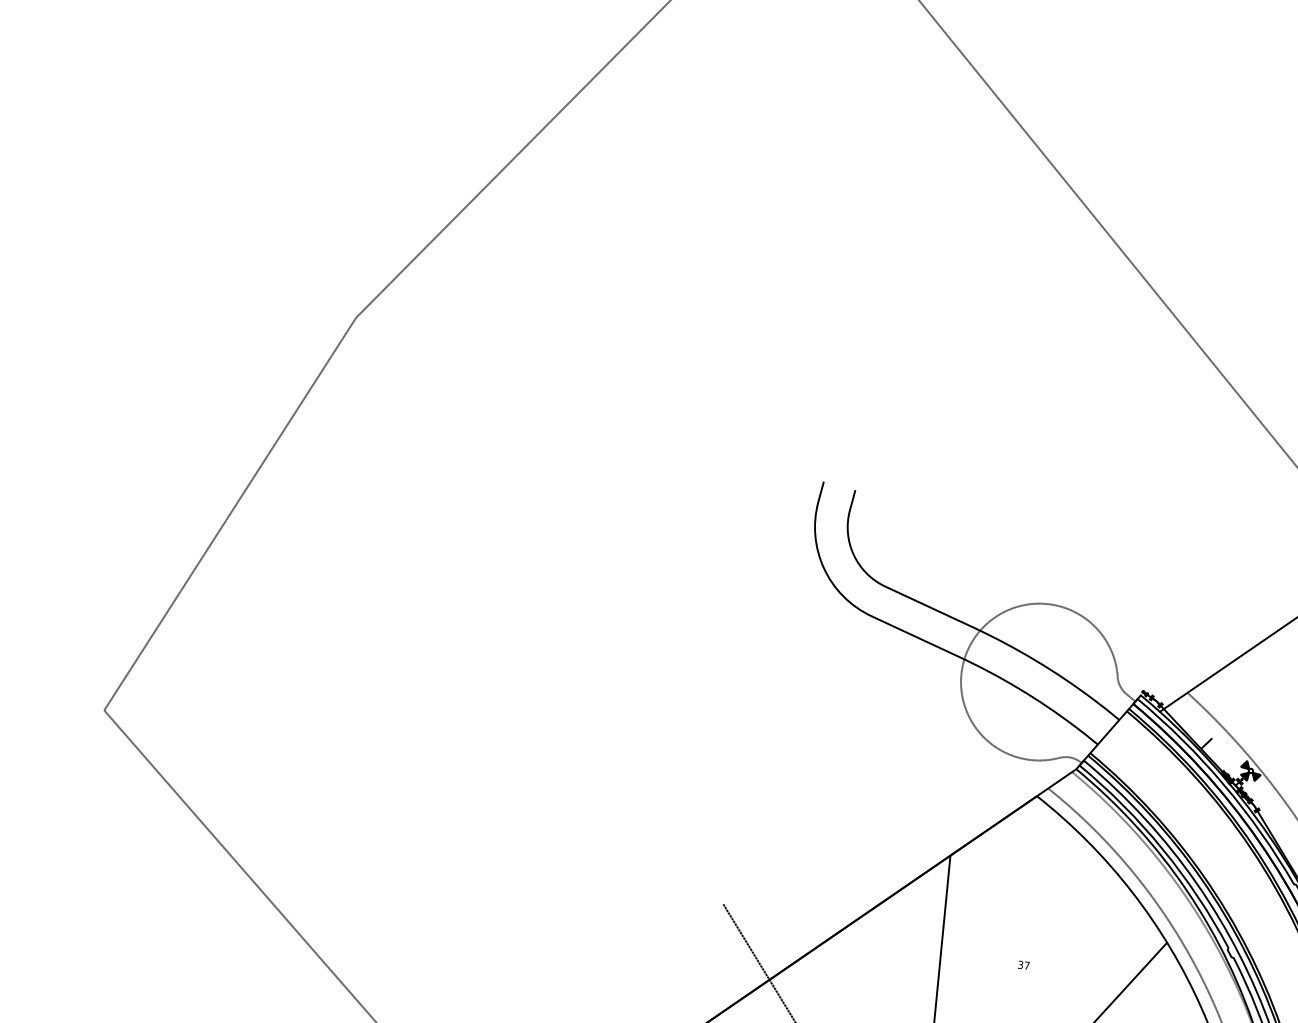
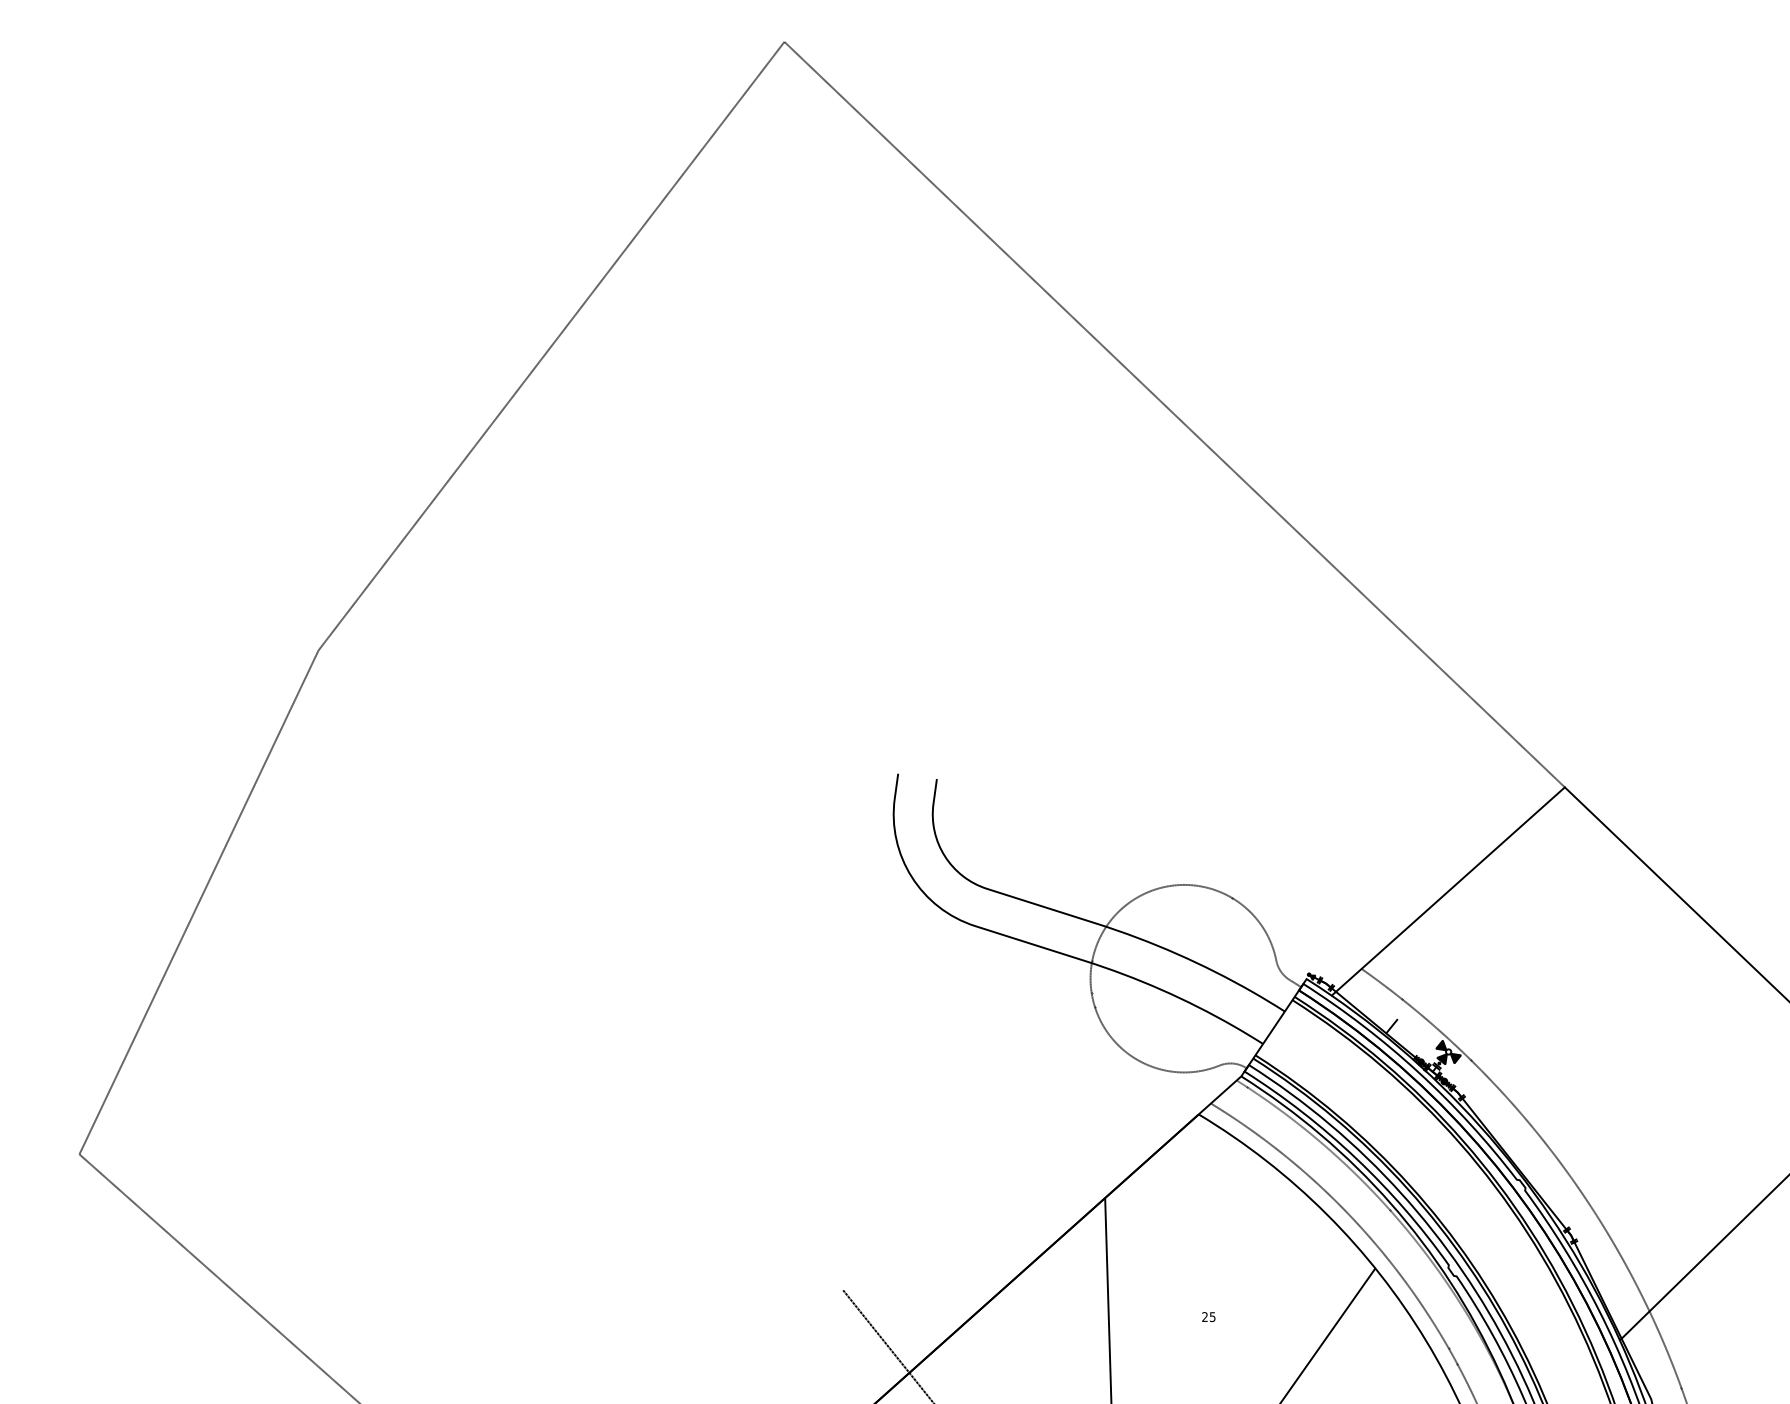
text: (1023, 965) -> (1208, 1317), 37 -> 25

